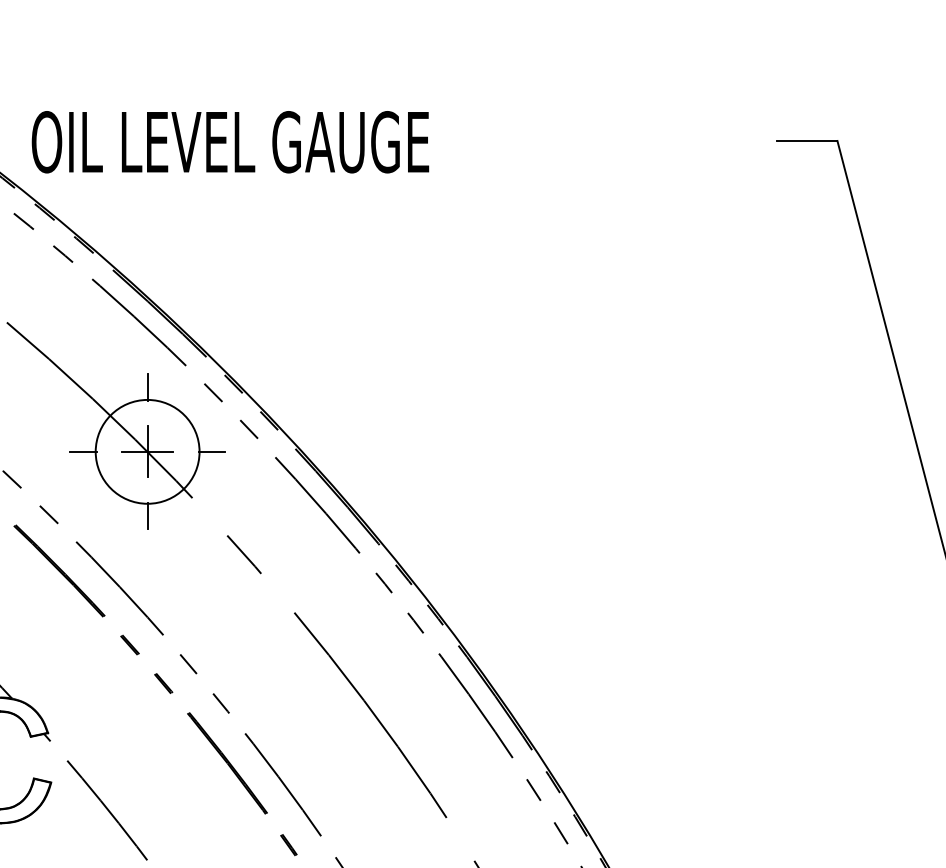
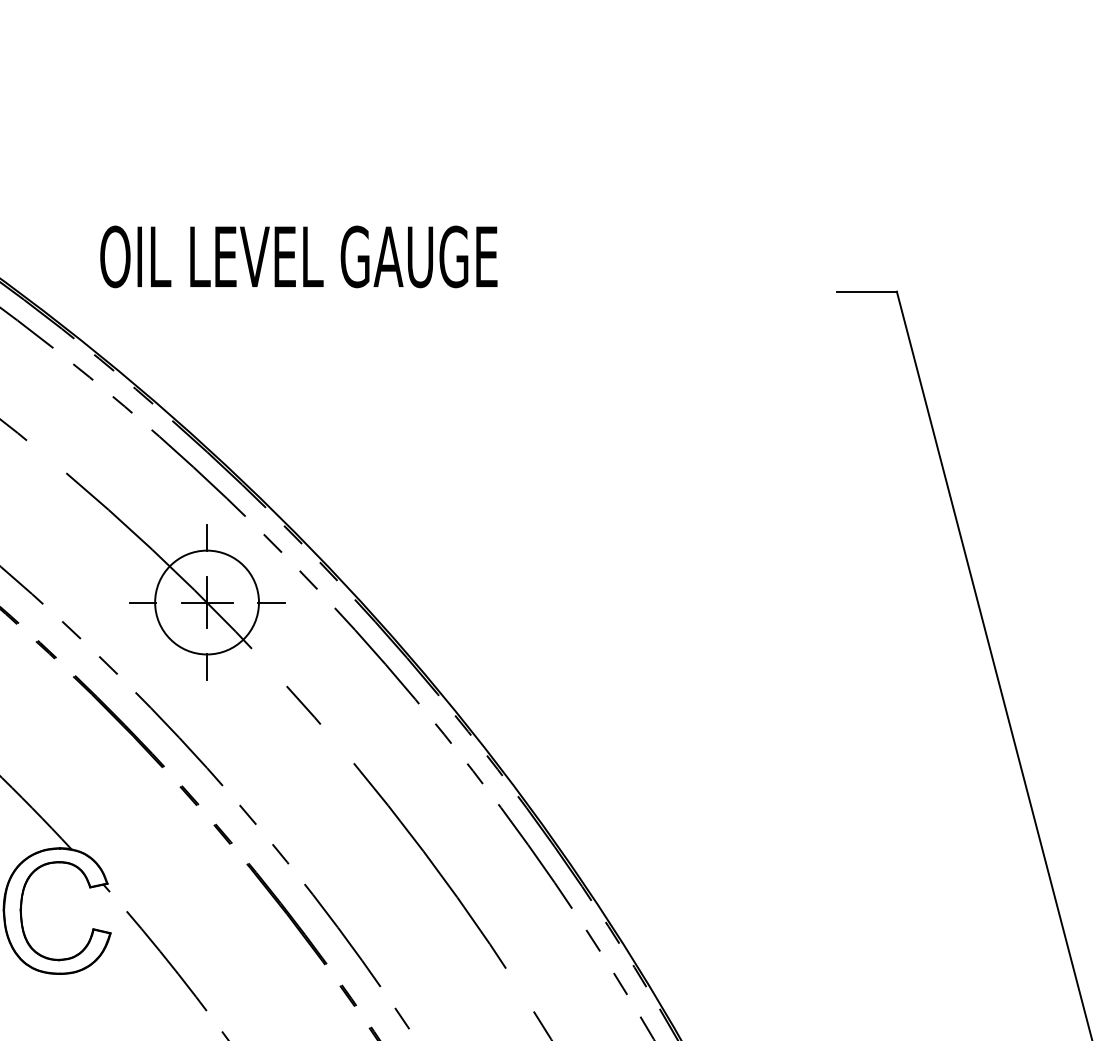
text: (230, 141) -> (298, 256), moved

